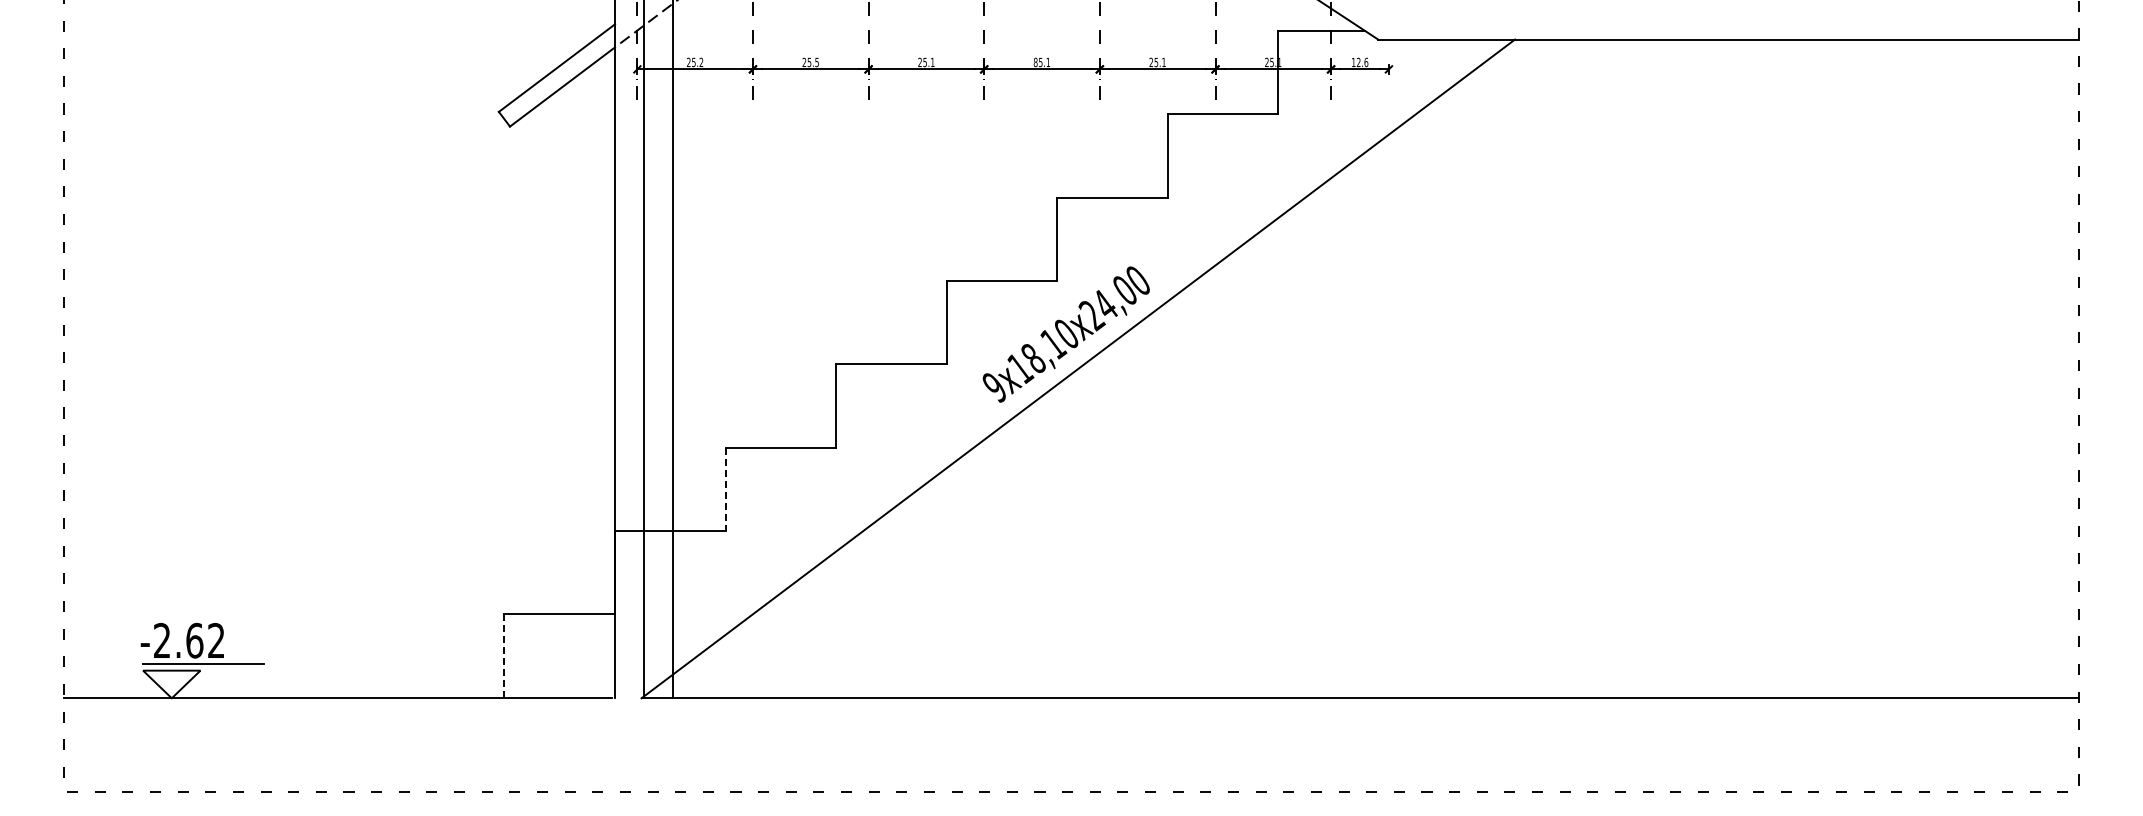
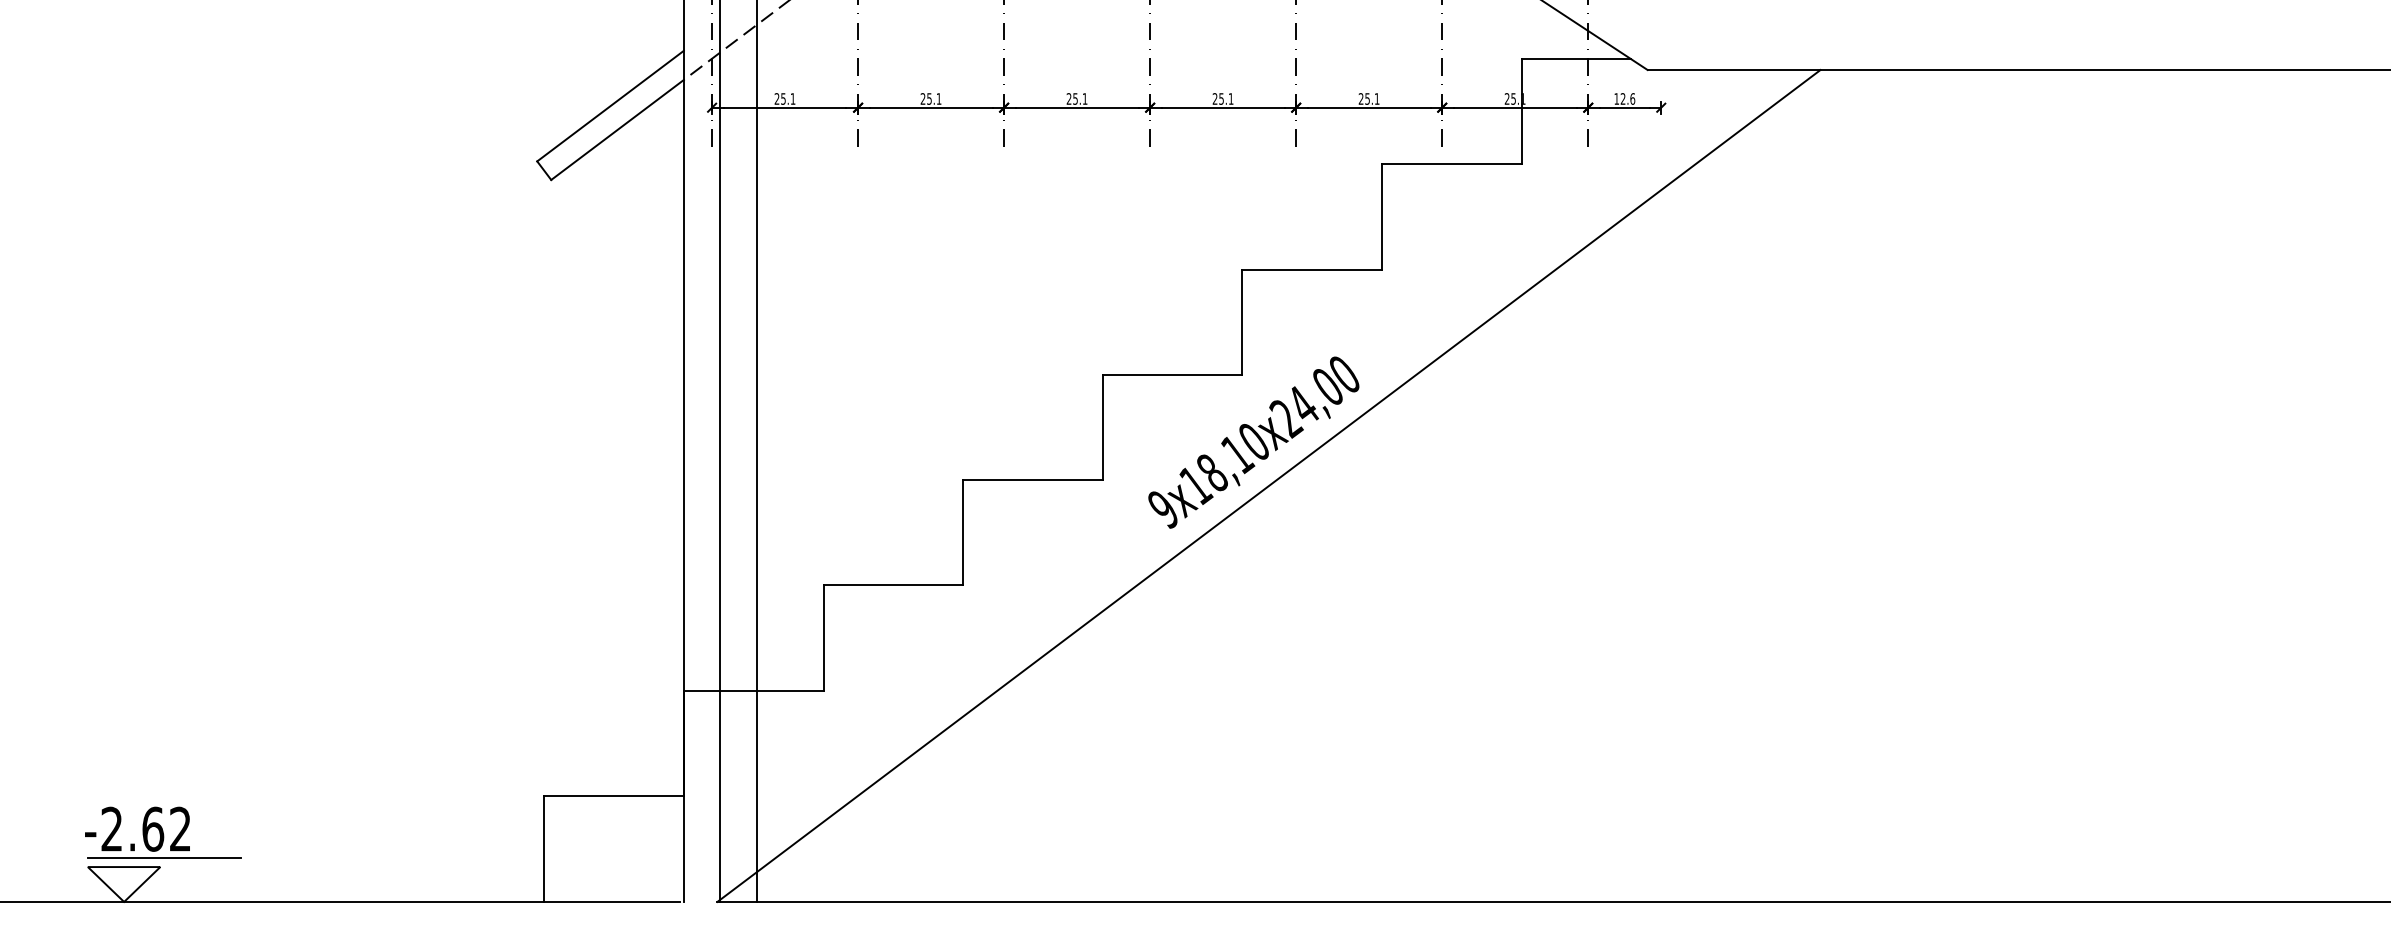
text: (701, 61) -> (793, 97), 25.2 -> 25.1
text: (816, 62) -> (938, 99), 25.5 -> 25.1
text: (1035, 62) -> (1214, 99), 85.1 -> 25.1
line: (725, 489) -> (823, 638), dashed -> solid
line: (504, 656) -> (544, 849), dashed -> solid

